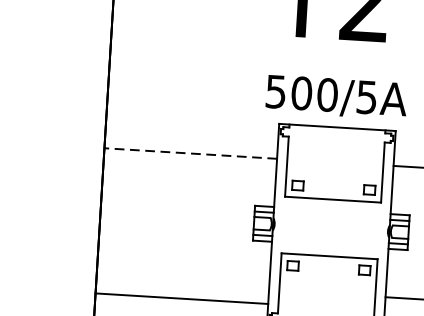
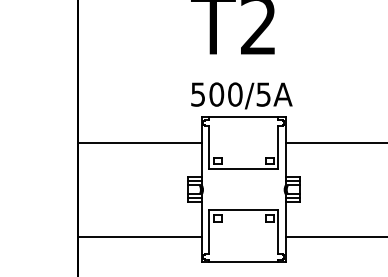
line: (190, 153) -> (139, 142), dashed -> solid
line: (181, 299) -> (139, 237), moved

